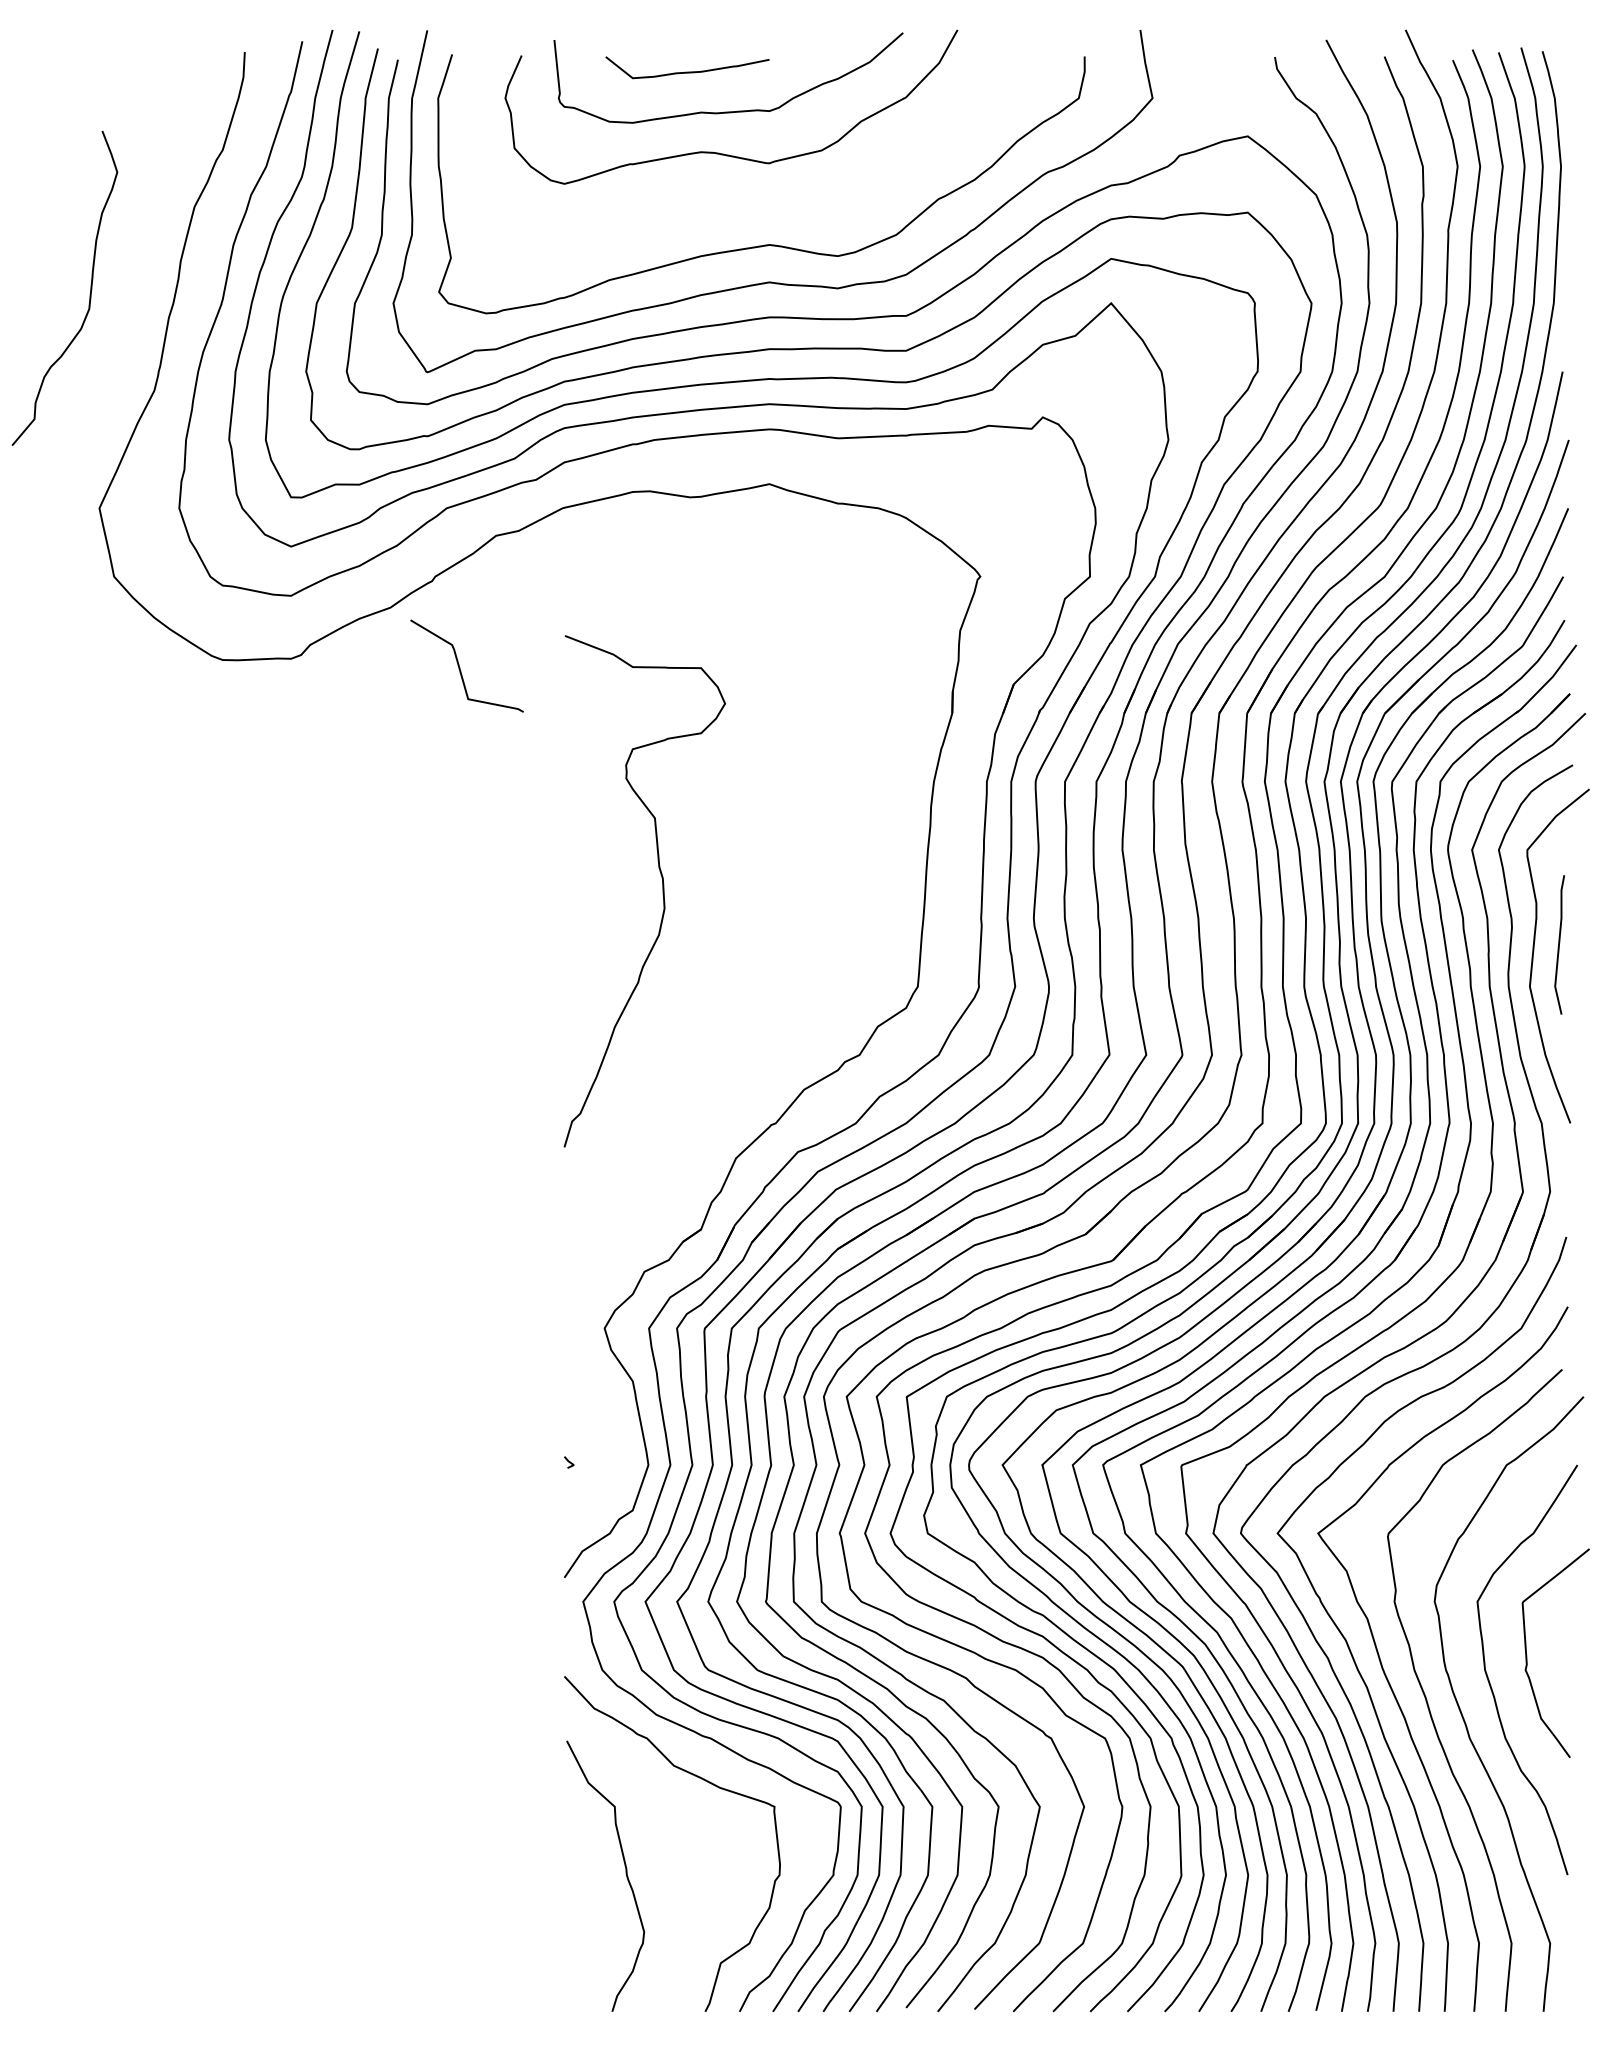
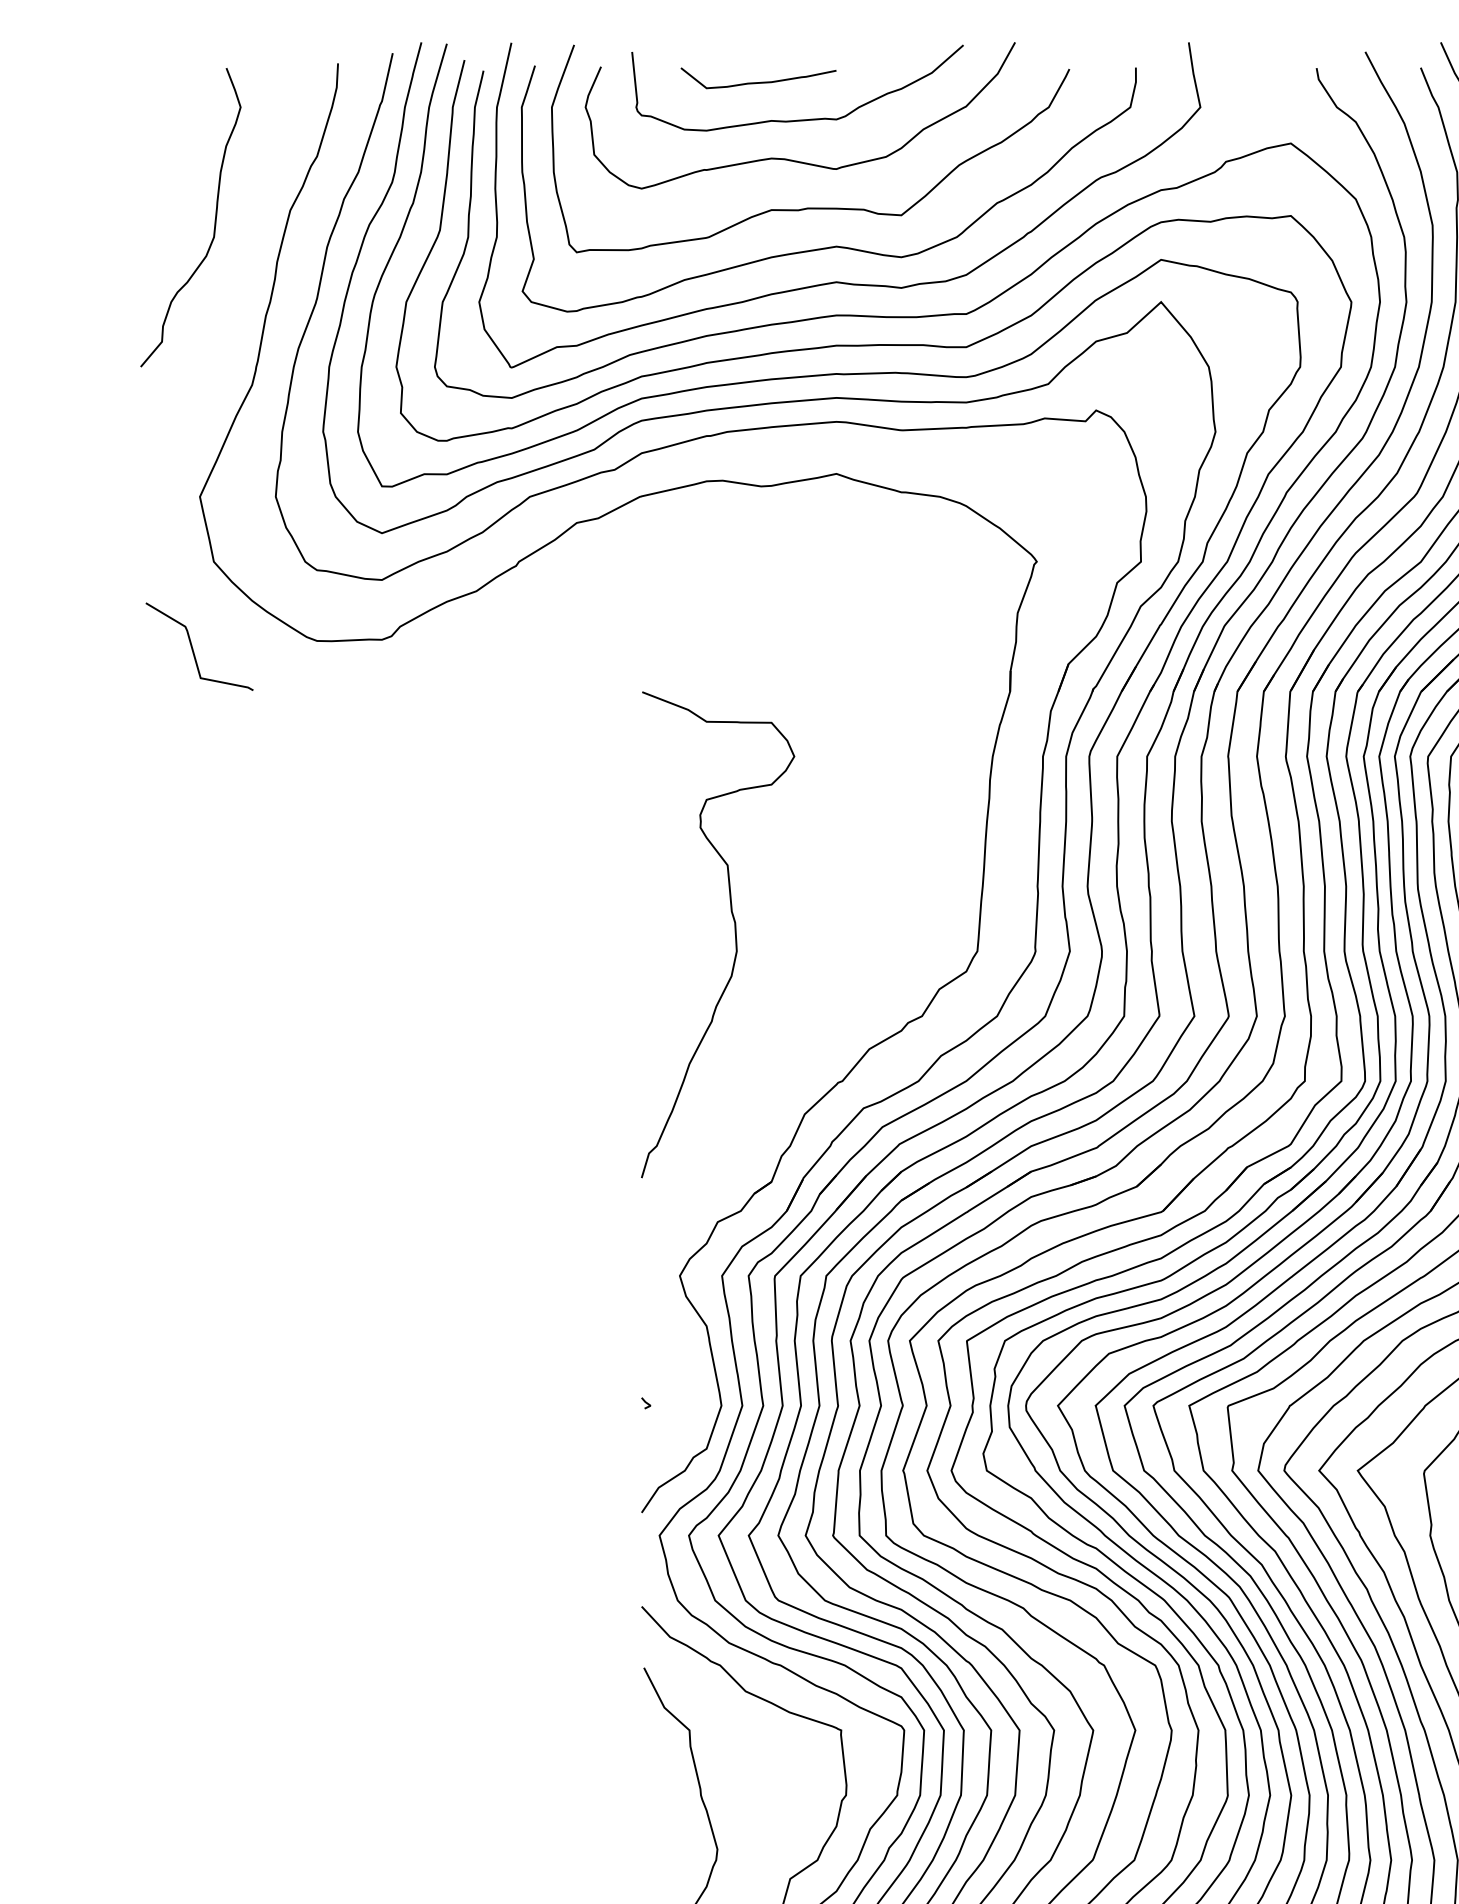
curve: (742, 203) -> (810, 207), added
curve: (89, 294) -> (214, 223), moved
curve: (460, 667) -> (193, 648), moved
curve: (662, 891) -> (734, 934), moved

